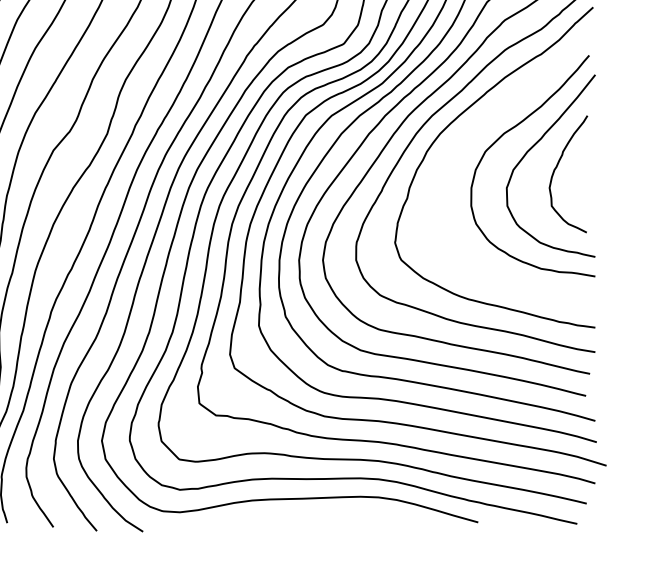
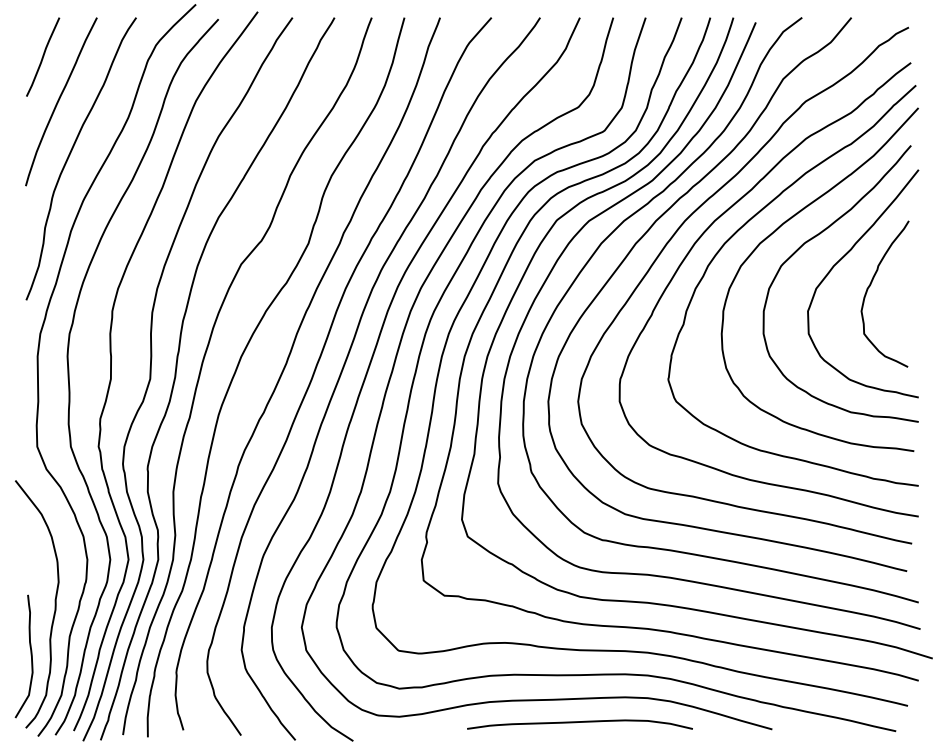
curve: (481, 124) -> (776, 231), added
curve: (324, 516) -> (579, 722), added

